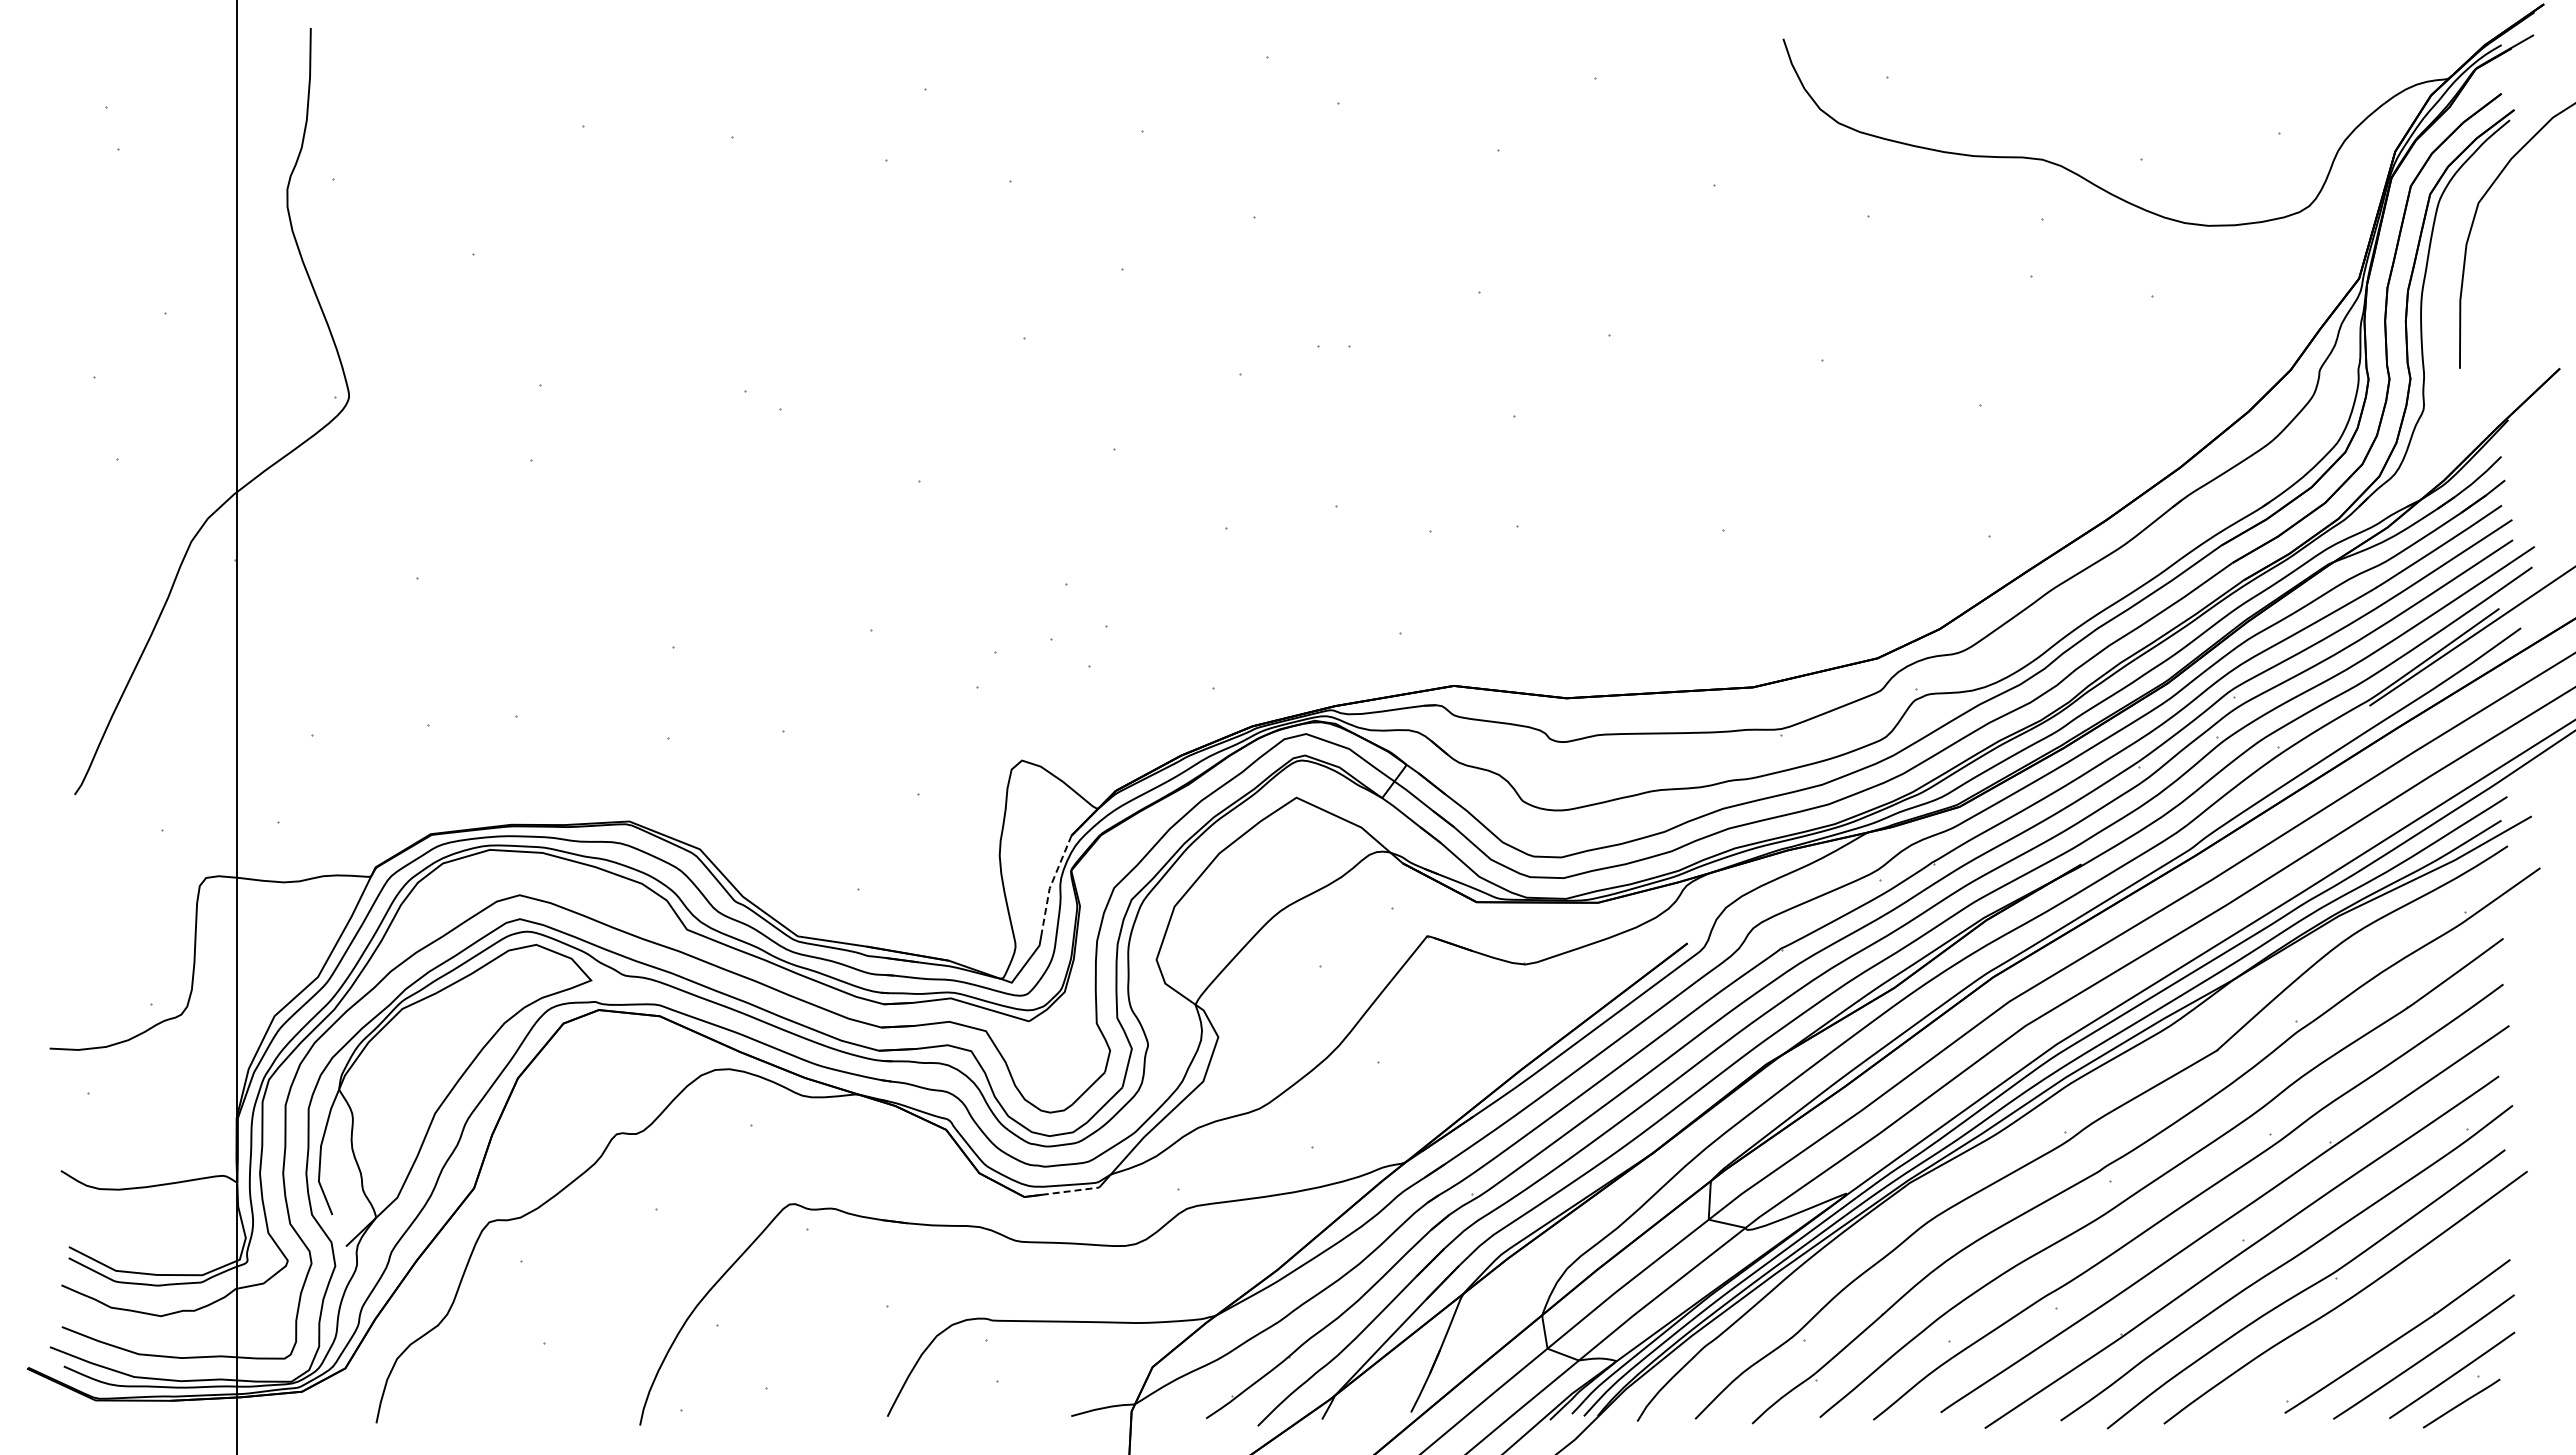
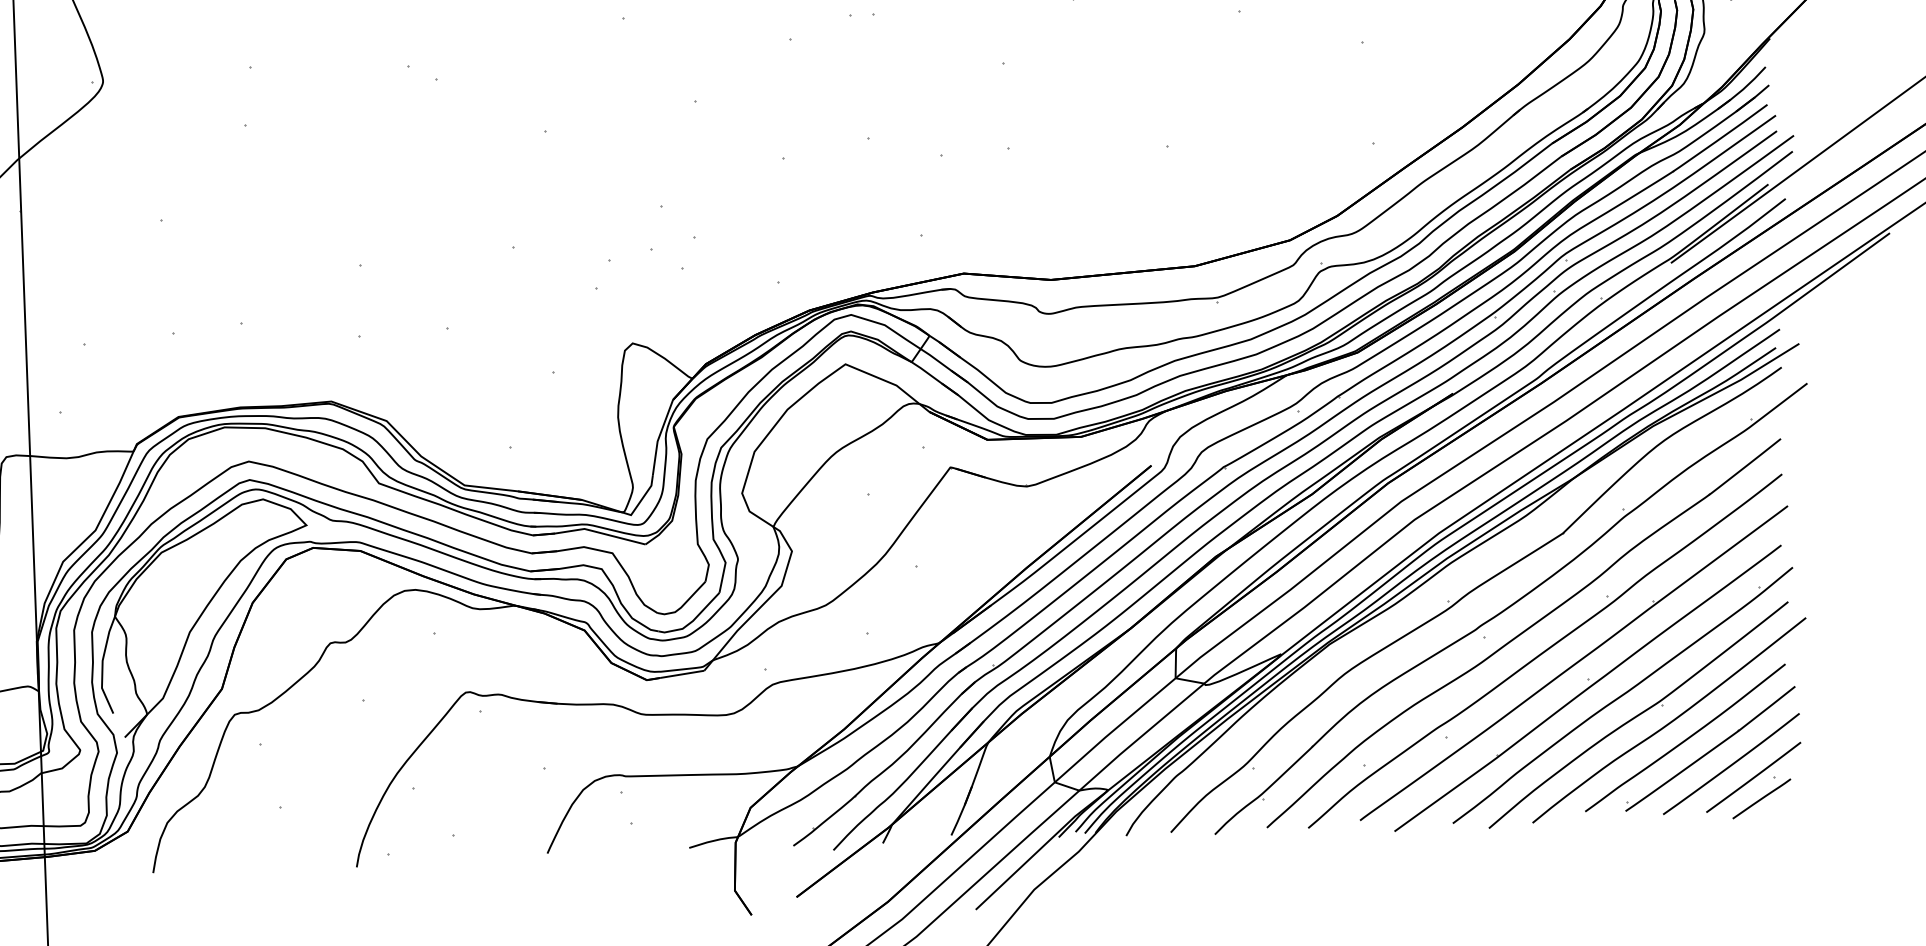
line: (1051, 883) -> (658, 437), dashed -> solid
line: (1070, 1191) -> (682, 674), dashed -> solid
curve: (2367, 1321) -> (1686, 738), added

